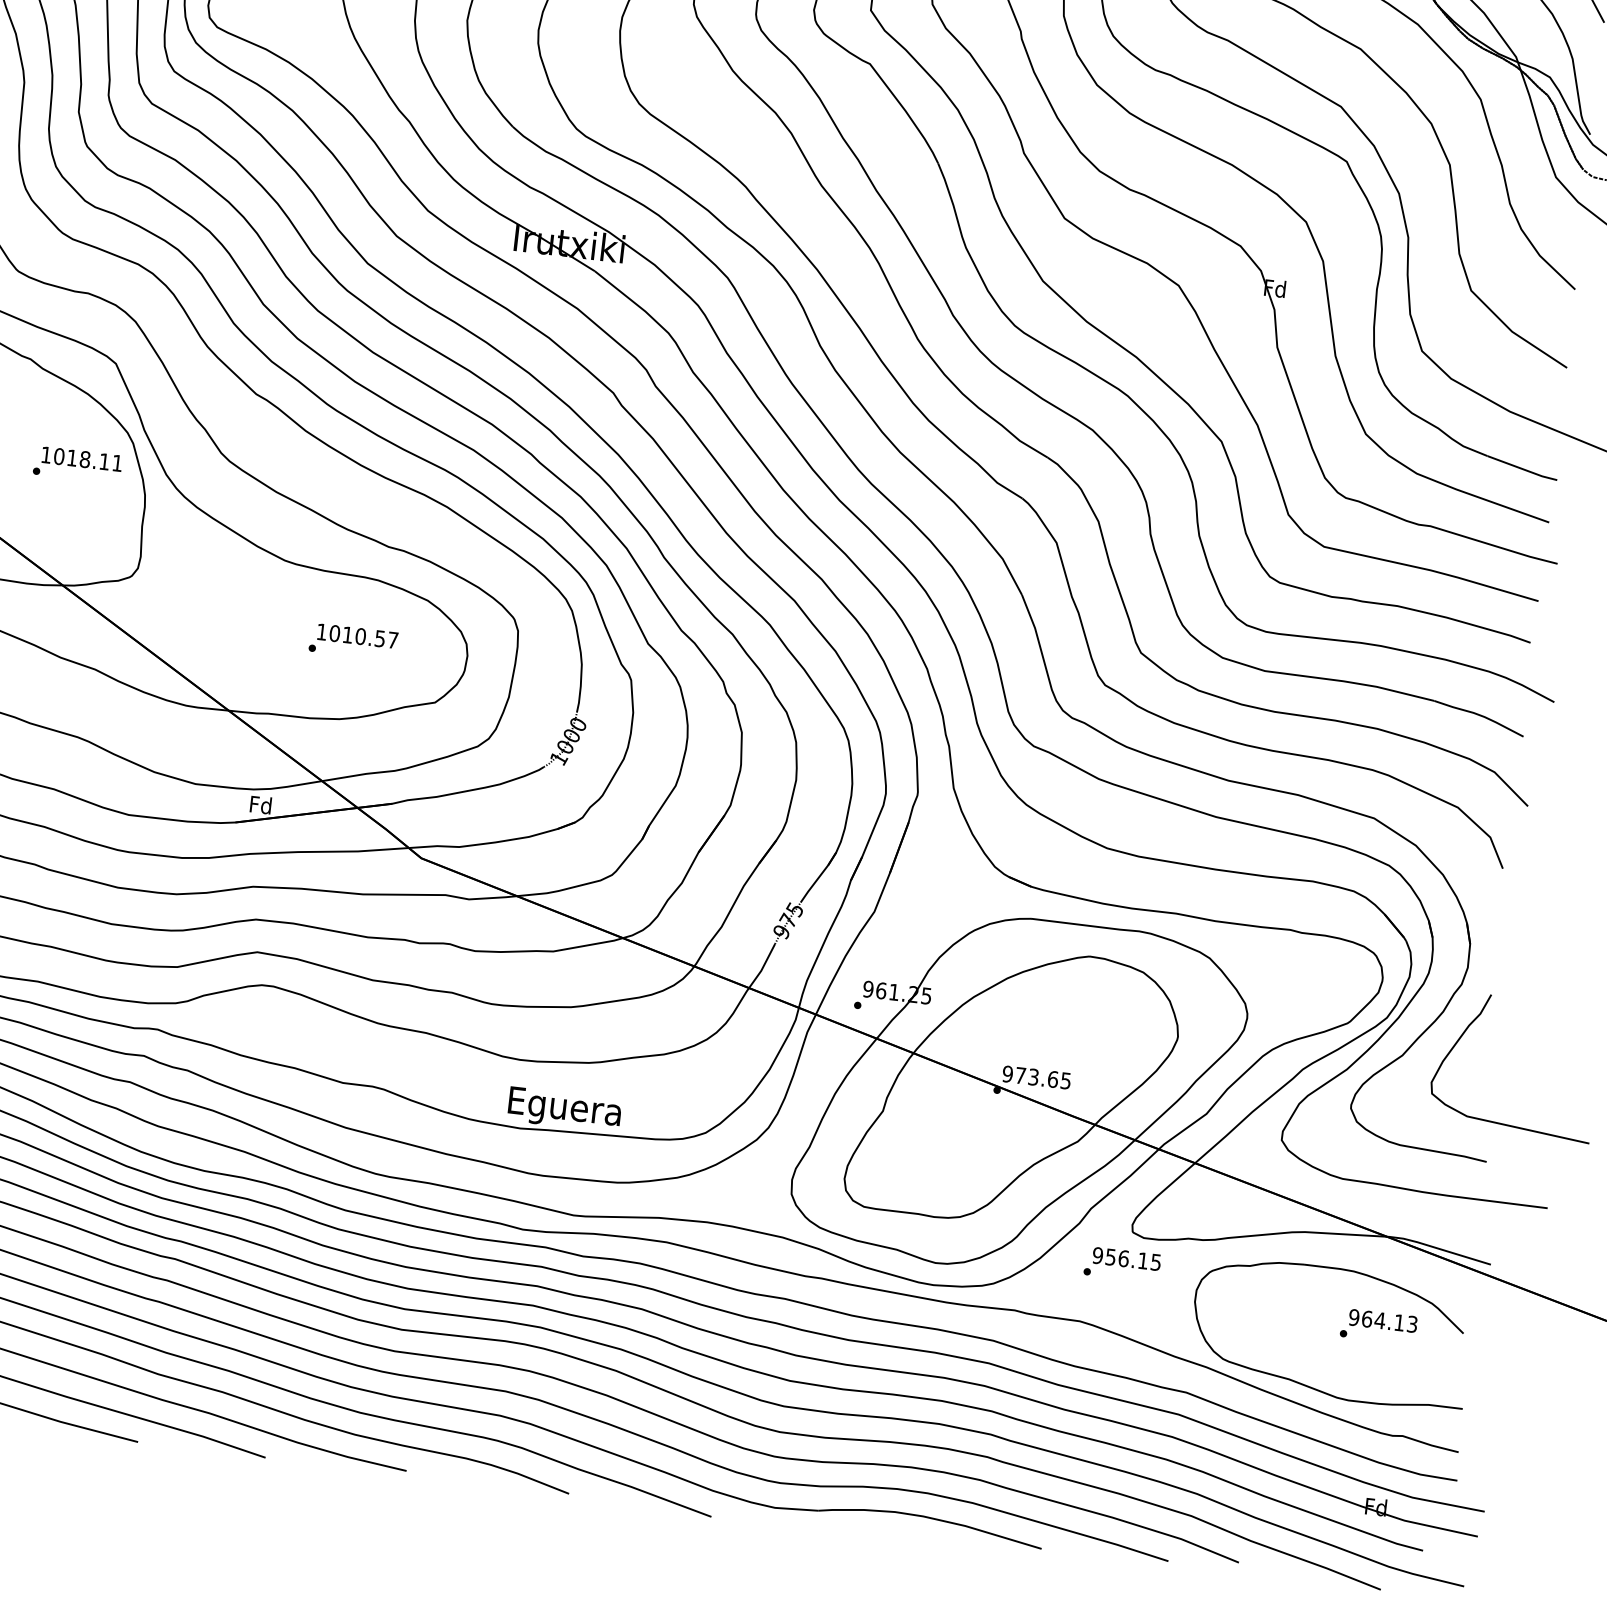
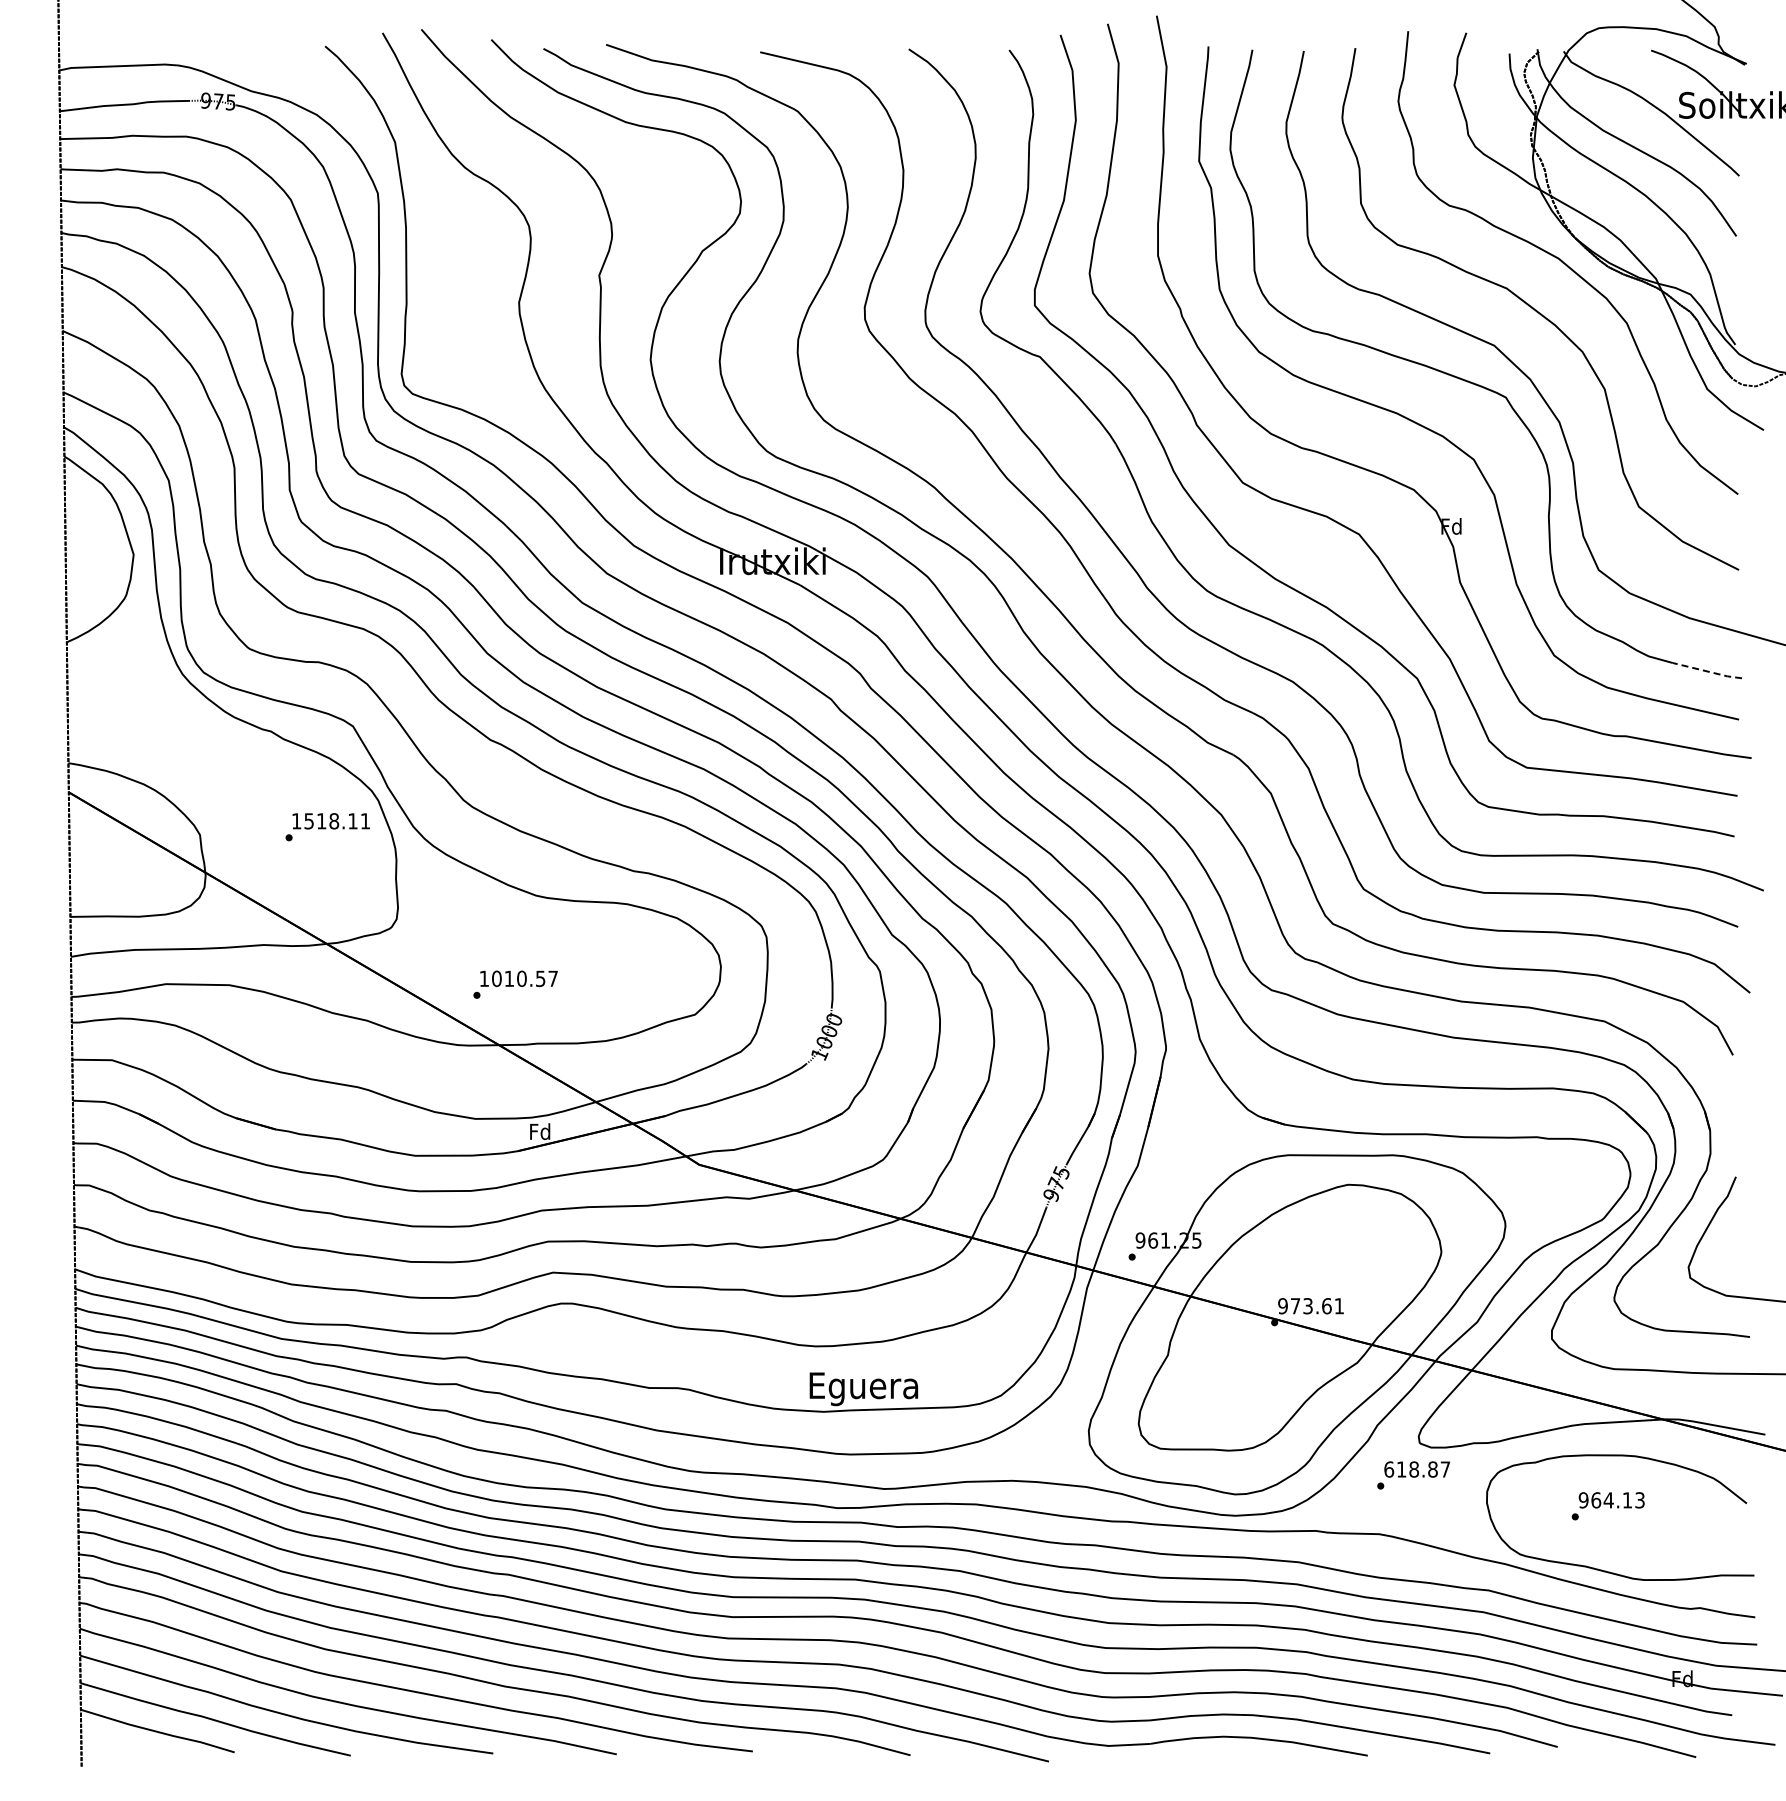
text: (59, 456) -> (309, 821), 1018.11 -> 1518.11
line: (1522, 469) -> (1707, 671), solid -> dashed
text: (353, 641) -> (515, 984), moved
text: (1065, 1081) -> (1338, 1306), 973.65 -> 973.61
text: (1126, 1258) -> (1416, 1469), 956.15 -> 618.87
text: (1378, 1326) -> (1607, 1506), moved

